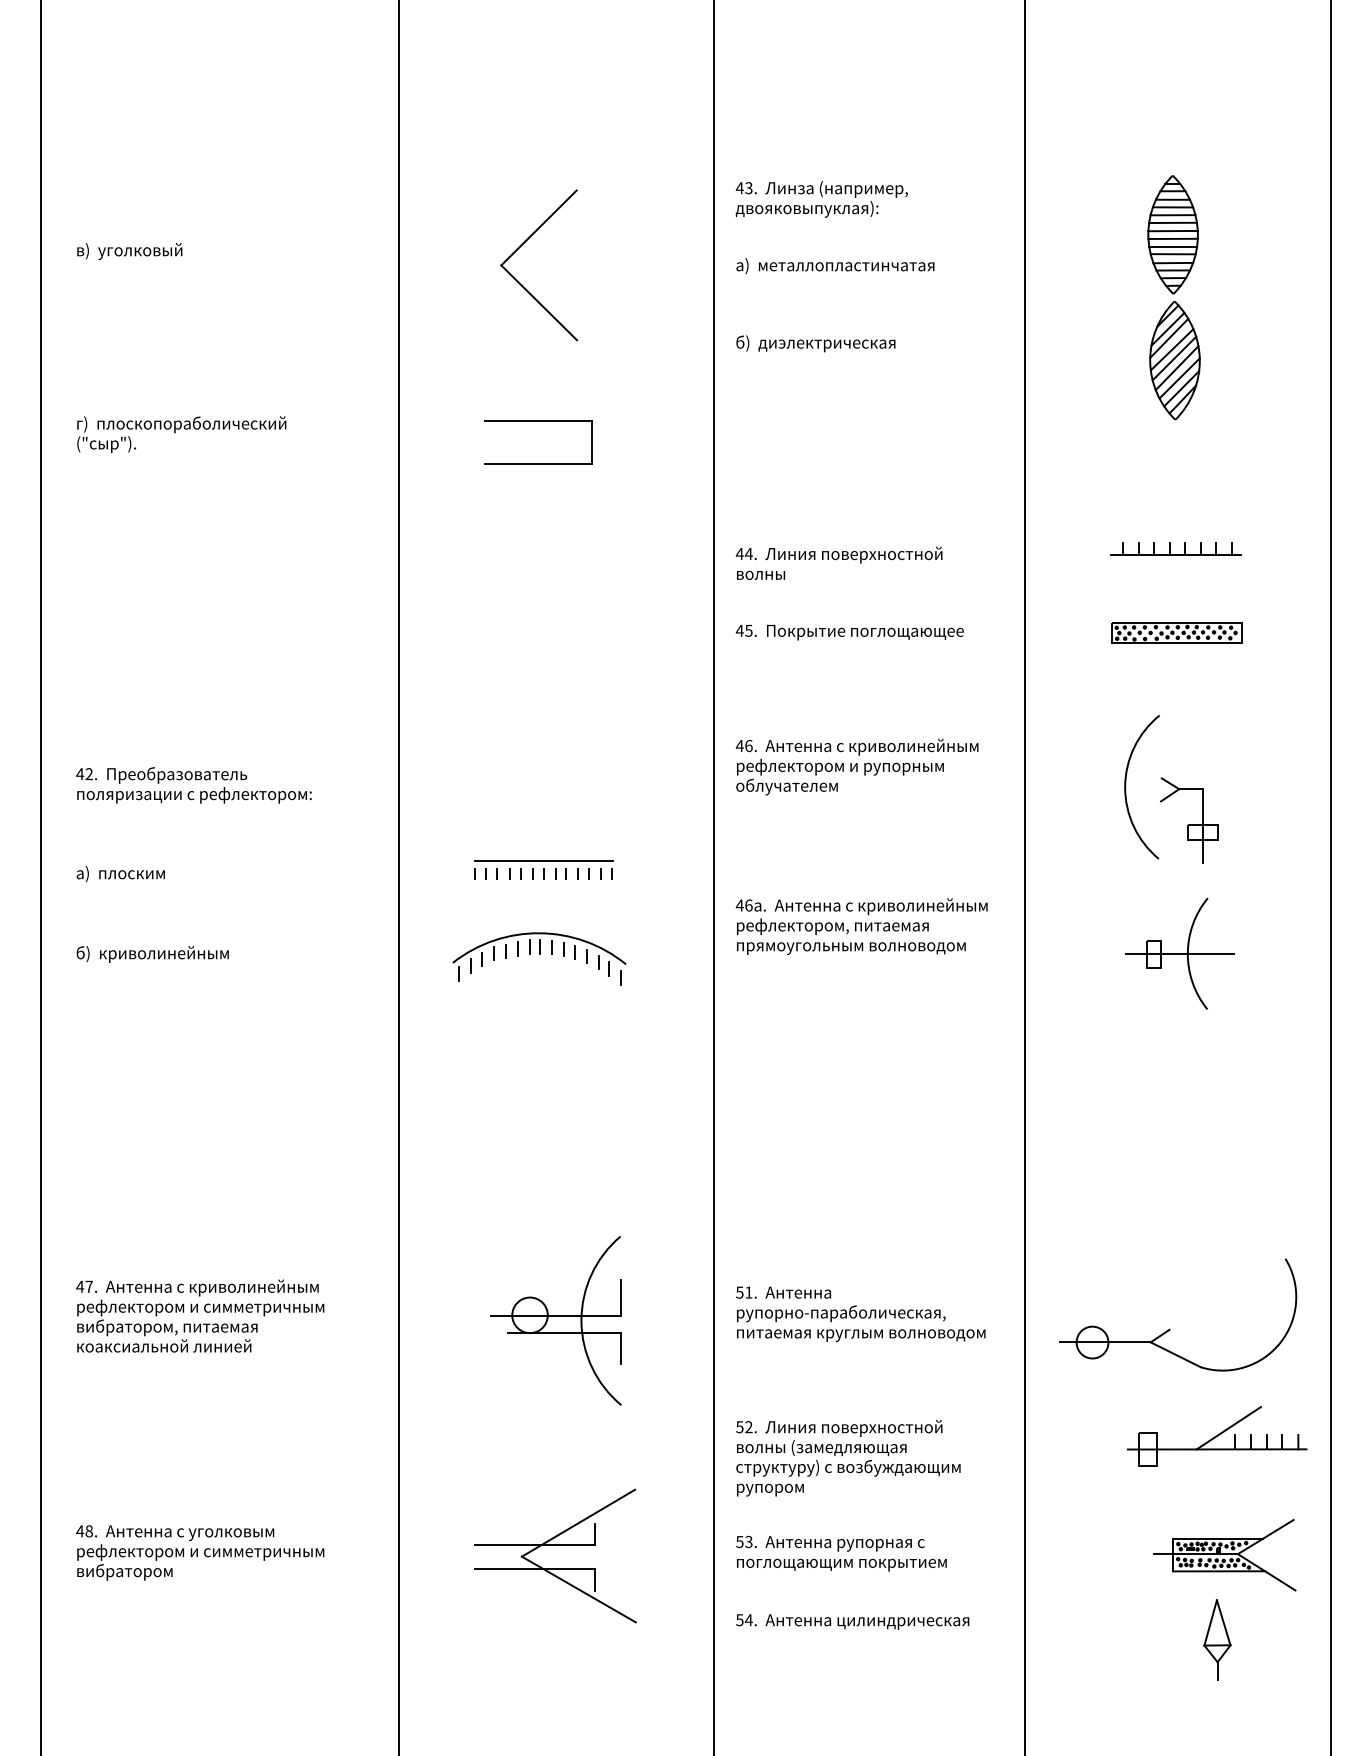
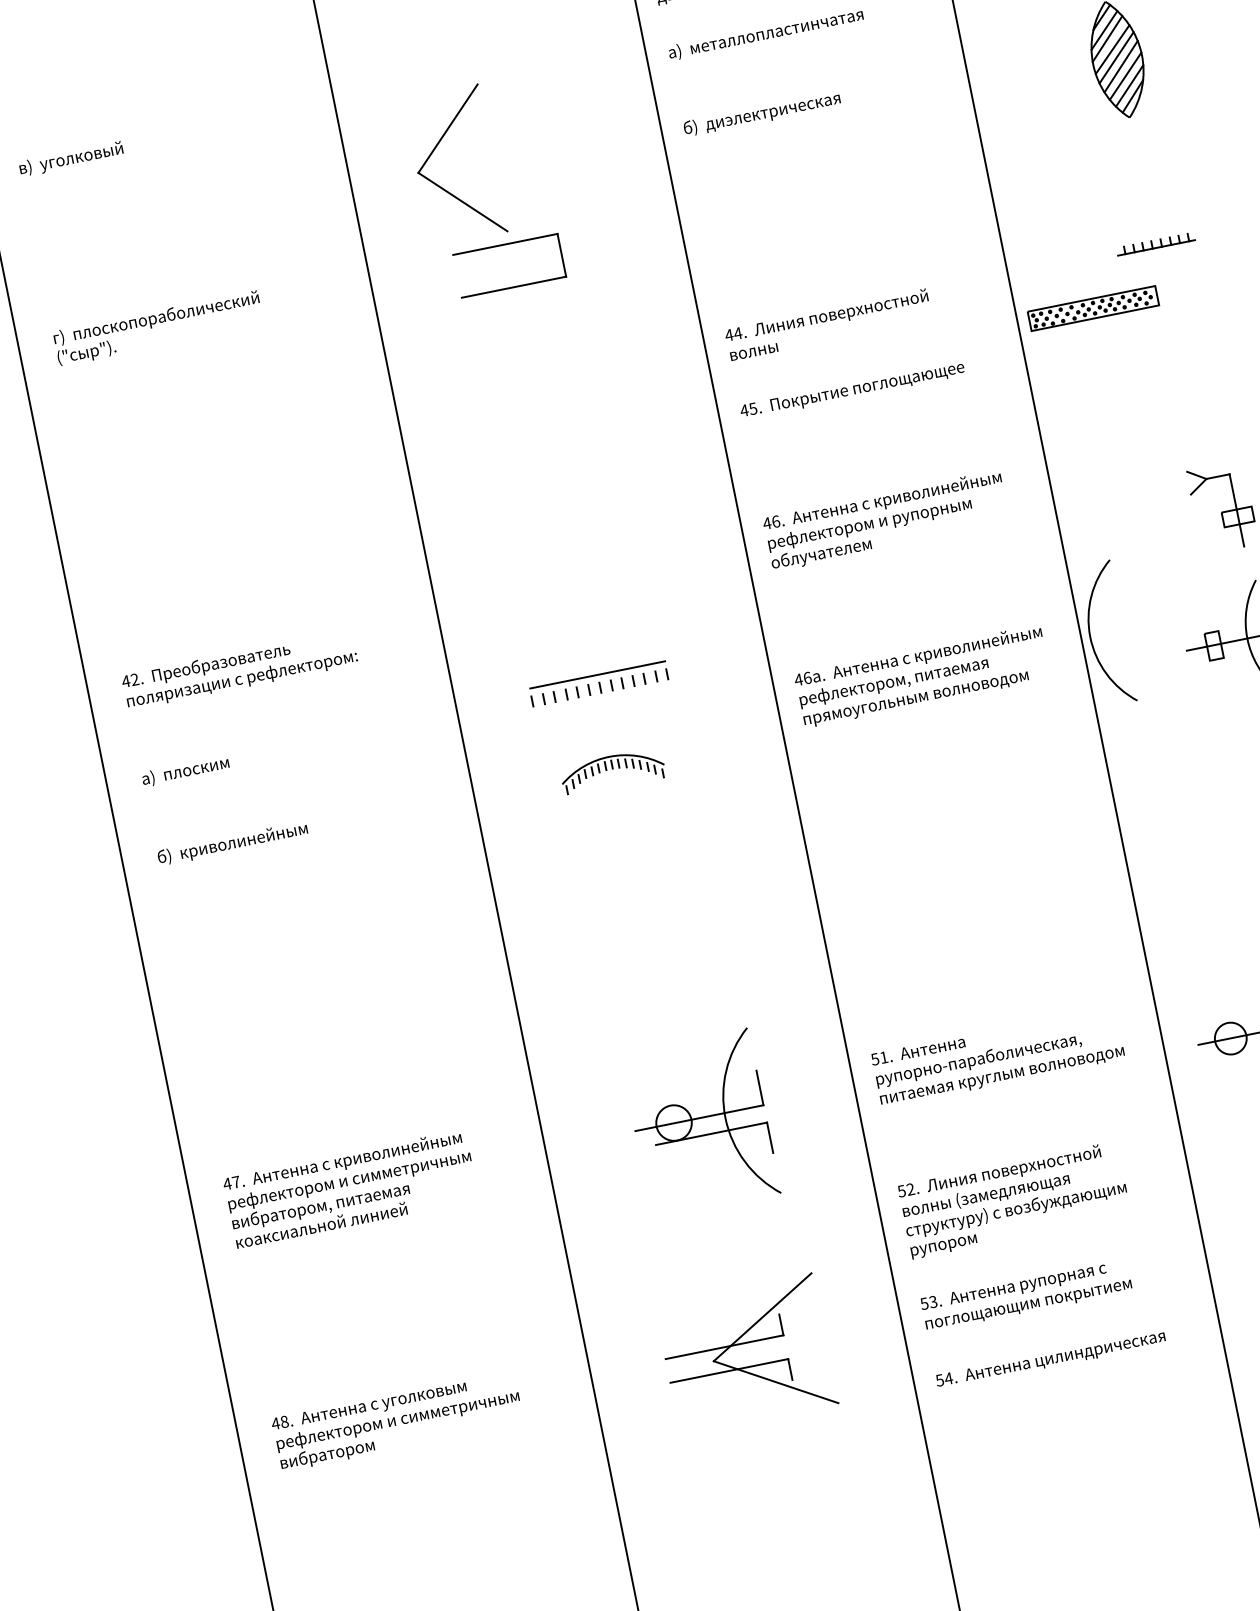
part: (522, 284) -> (442, 187), moved
part: (1175, 548) -> (1155, 243), size x0.6
part: (1176, 632) -> (1092, 308), moved
arc: (1126, 787) -> (1091, 637), moved
part: (539, 958) -> (612, 771), size x0.6

